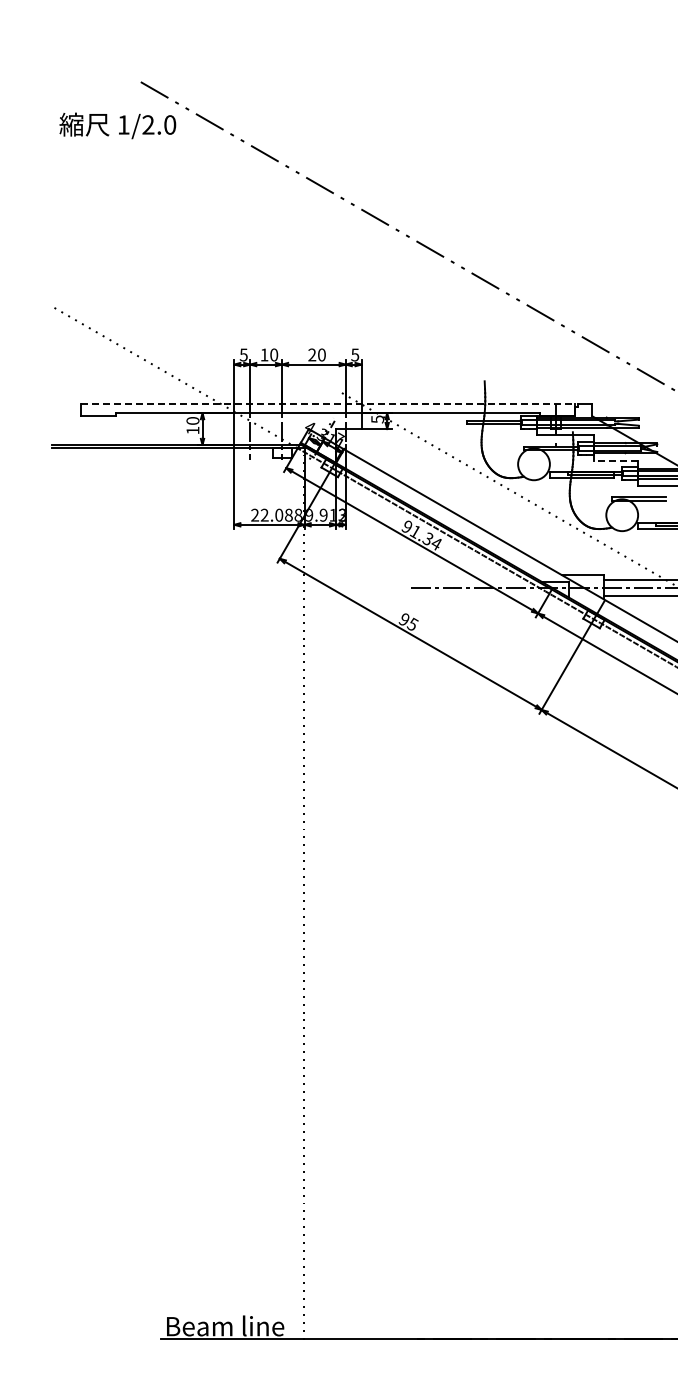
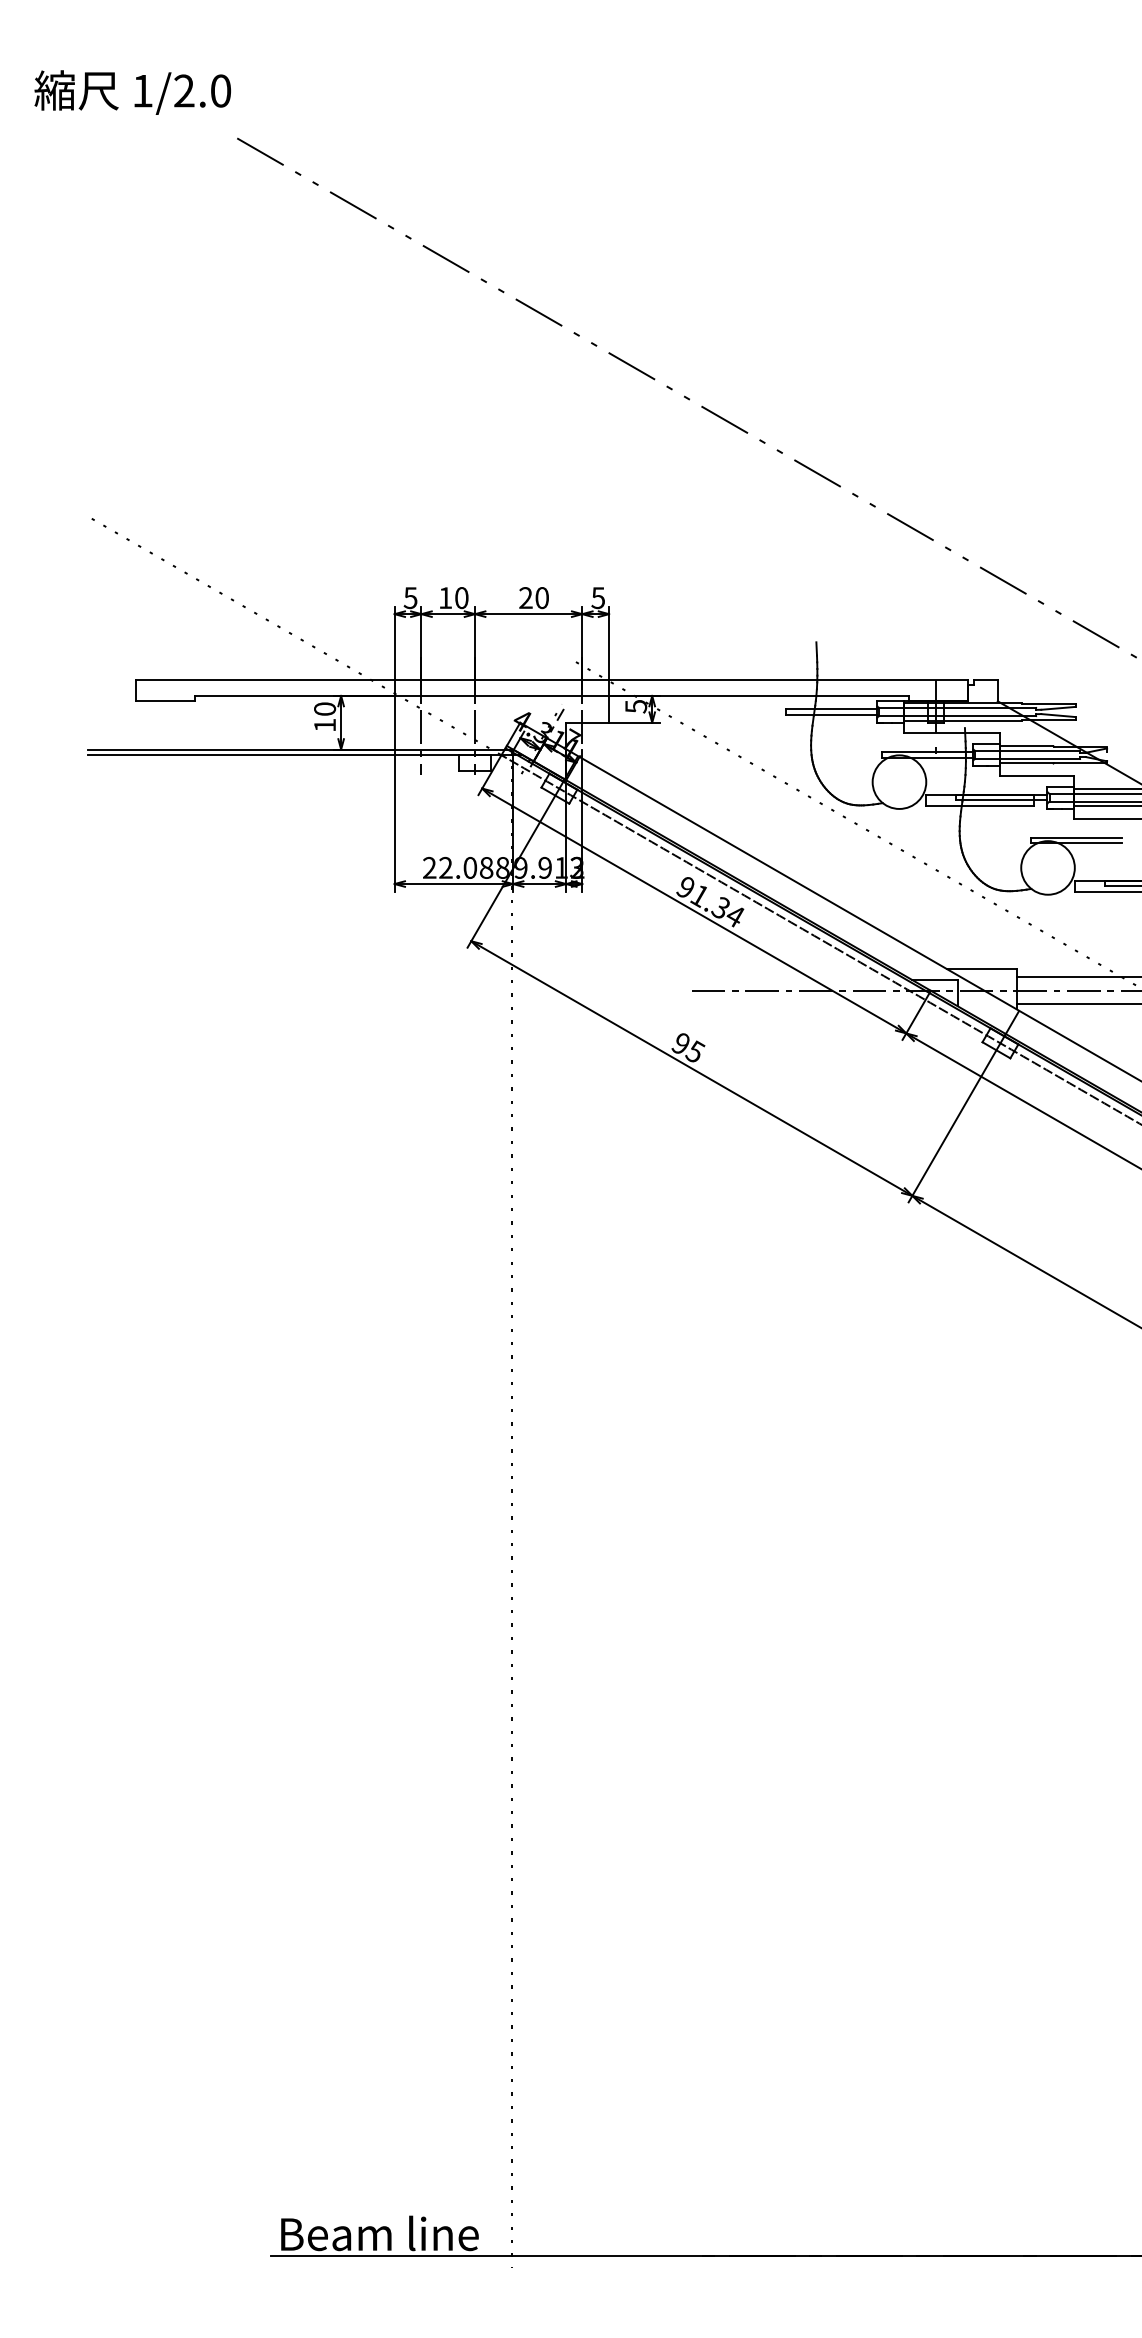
text: (117, 125) -> (132, 91), moved
line: (328, 403) -> (553, 679), dashed -> solid
line: (615, 460) -> (1036, 775), dashed -> solid

